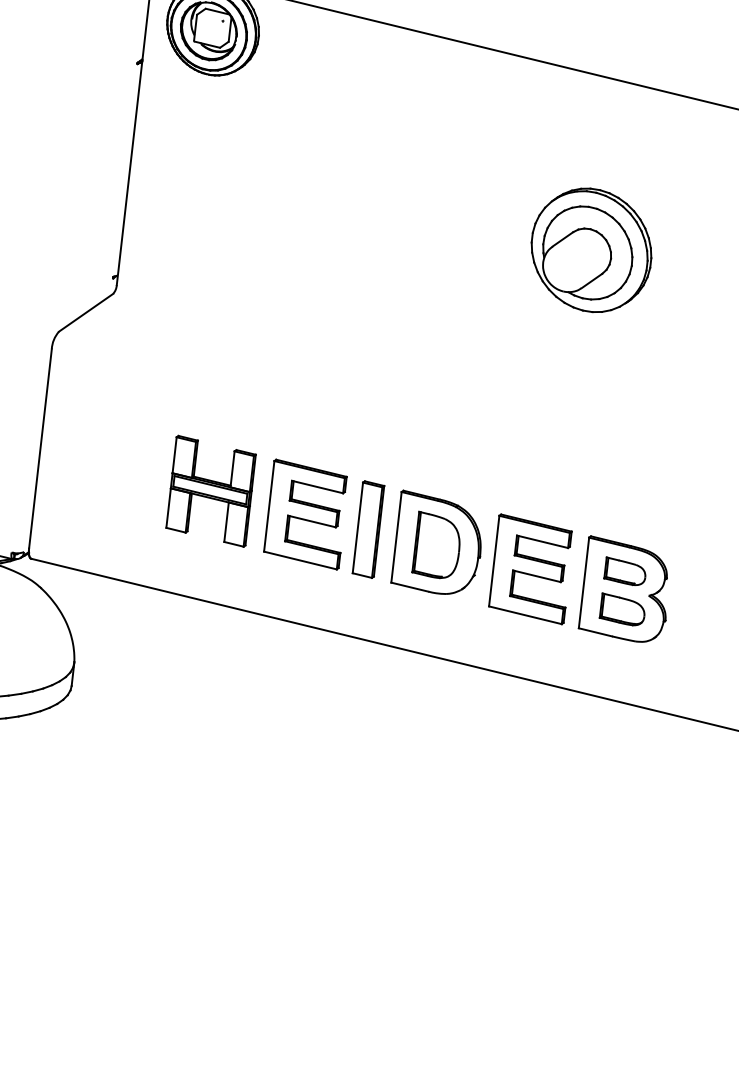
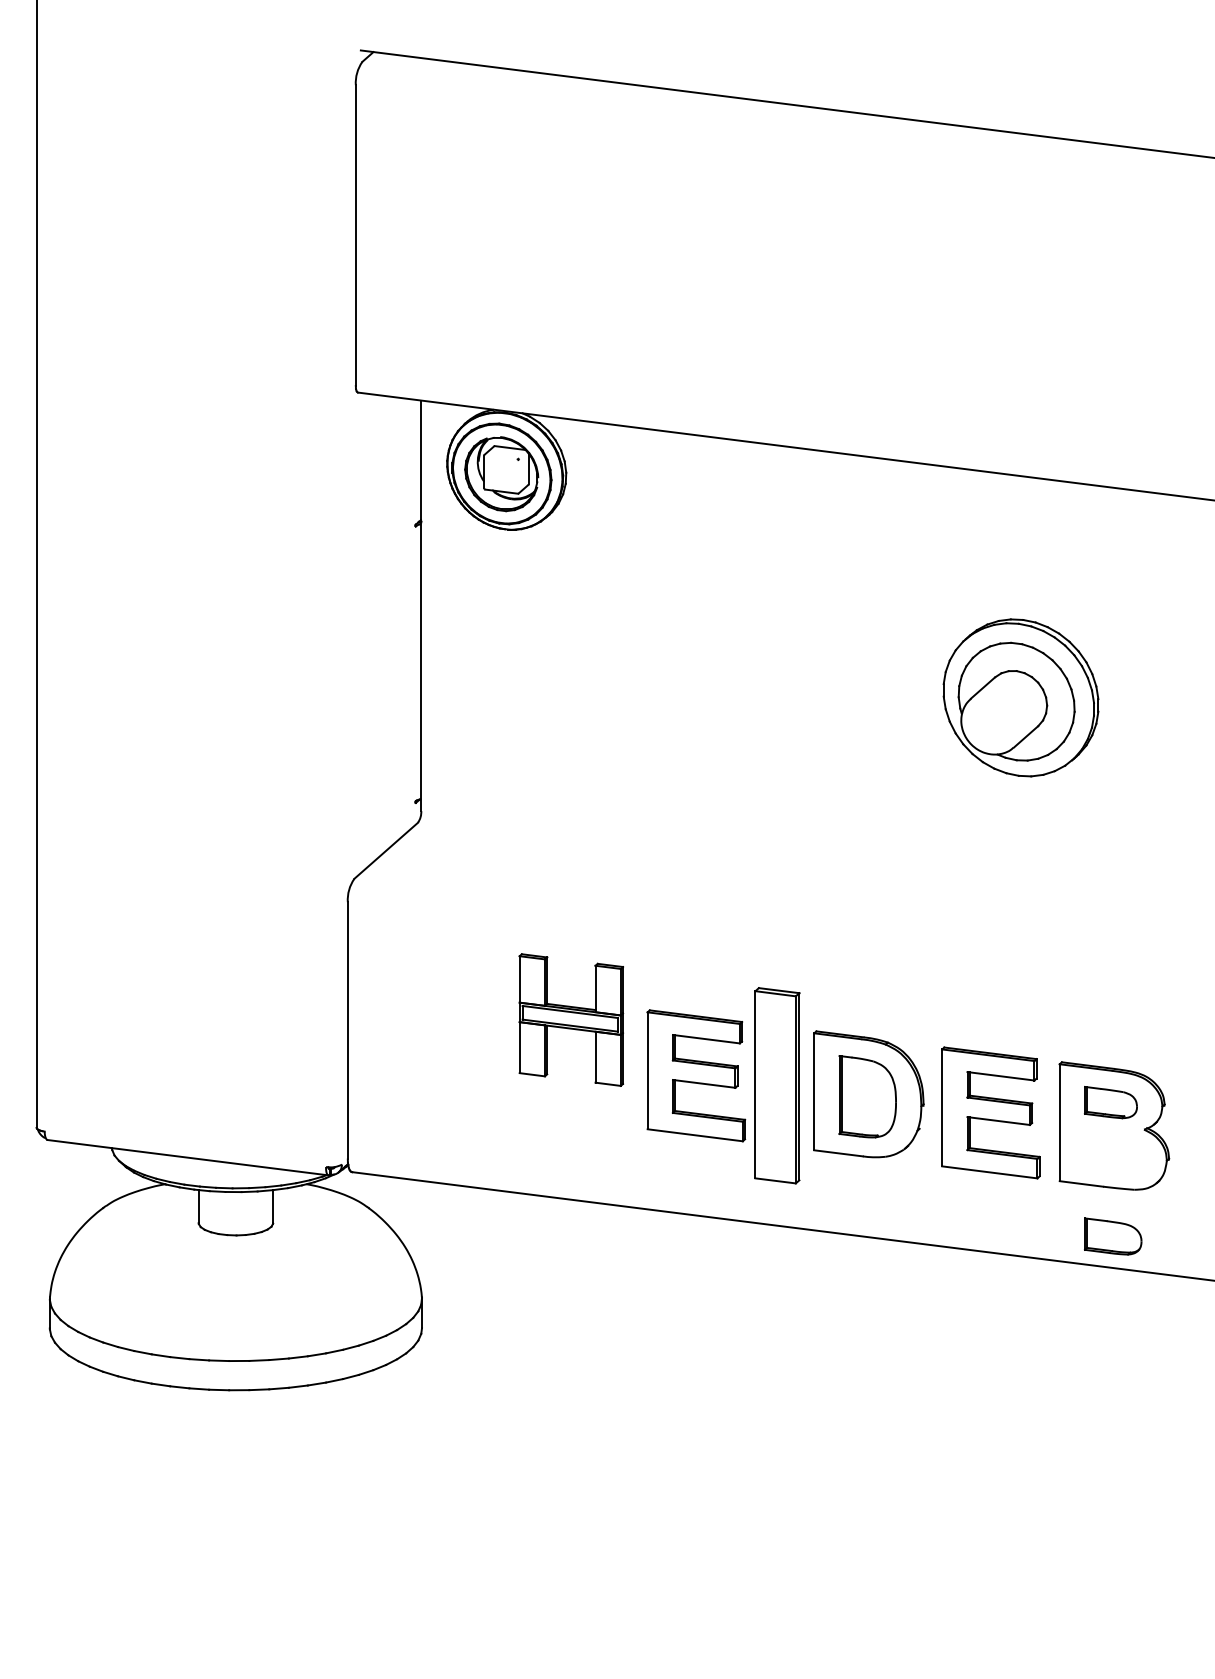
part: (211, 490) -> (571, 1019), moved
part: (368, 529) -> (777, 1086), size x1.6
part: (623, 610) -> (1113, 1236), moved

